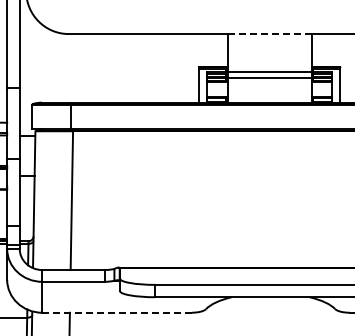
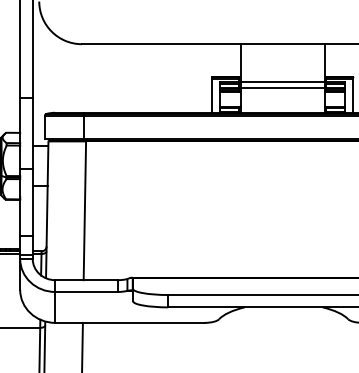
line: (269, 34) -> (282, 44), dashed -> solid
line: (117, 312) -> (130, 322), dashed -> solid

